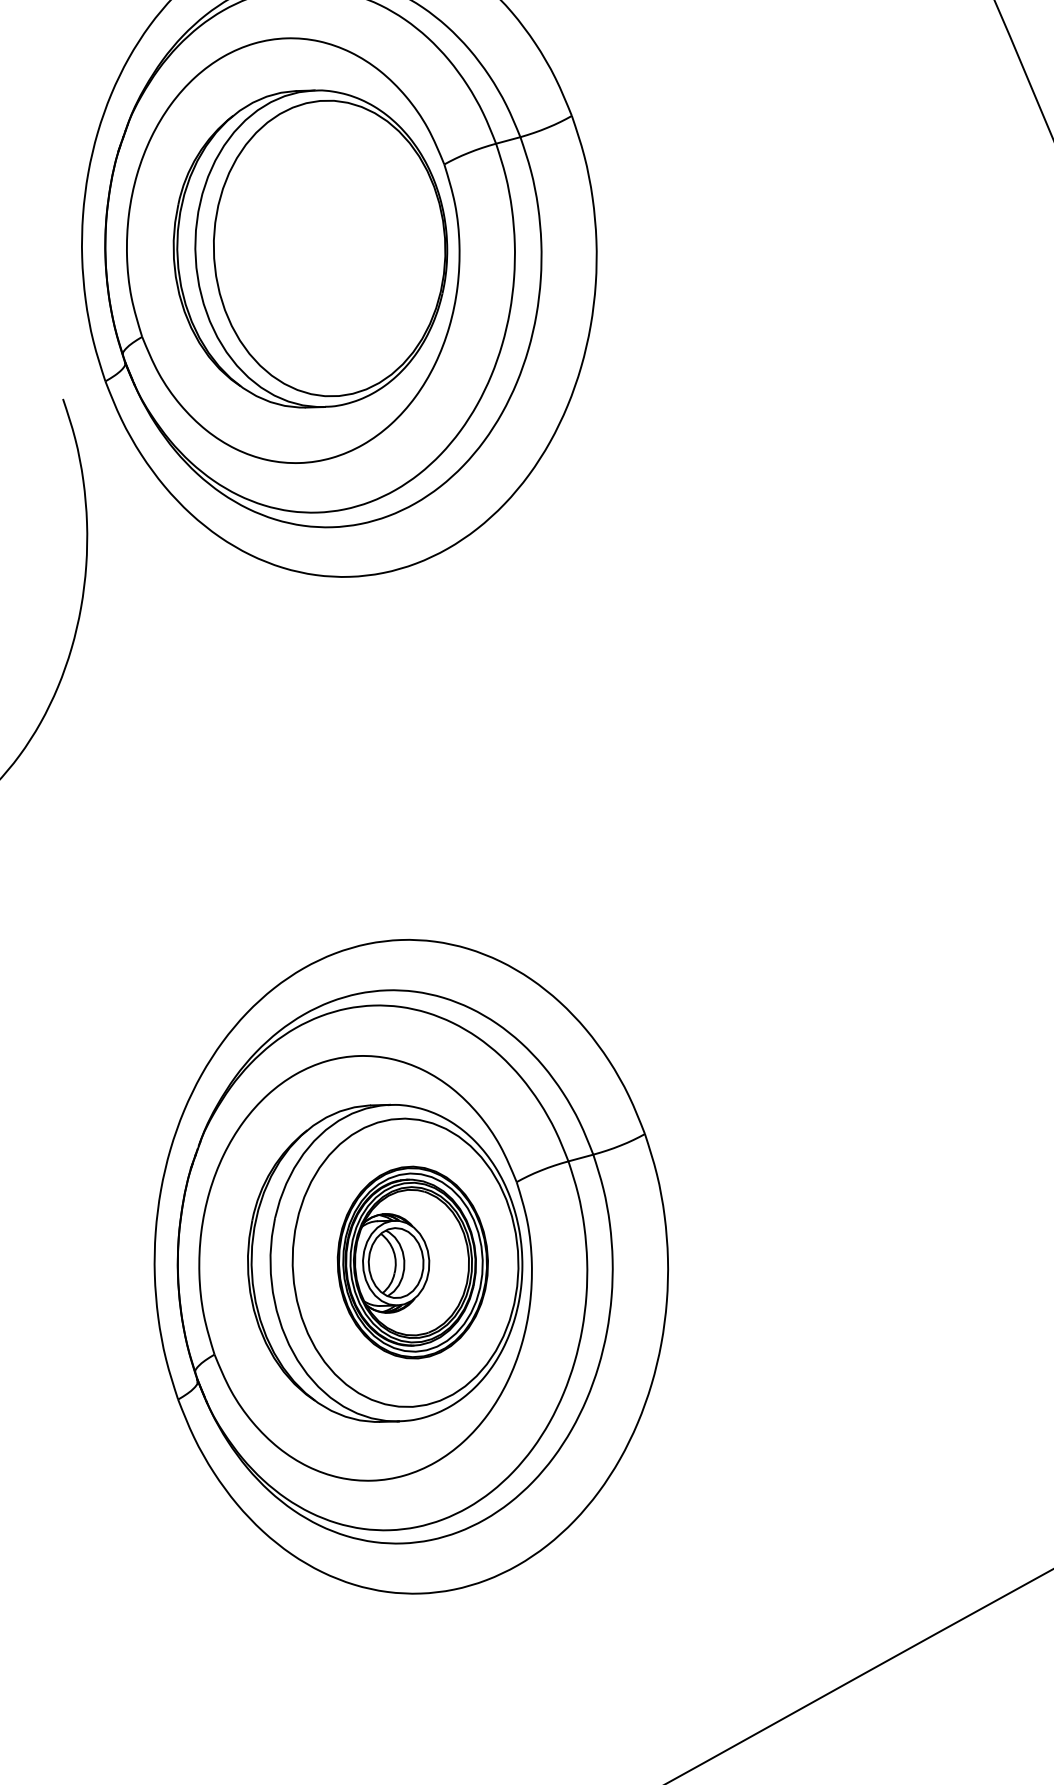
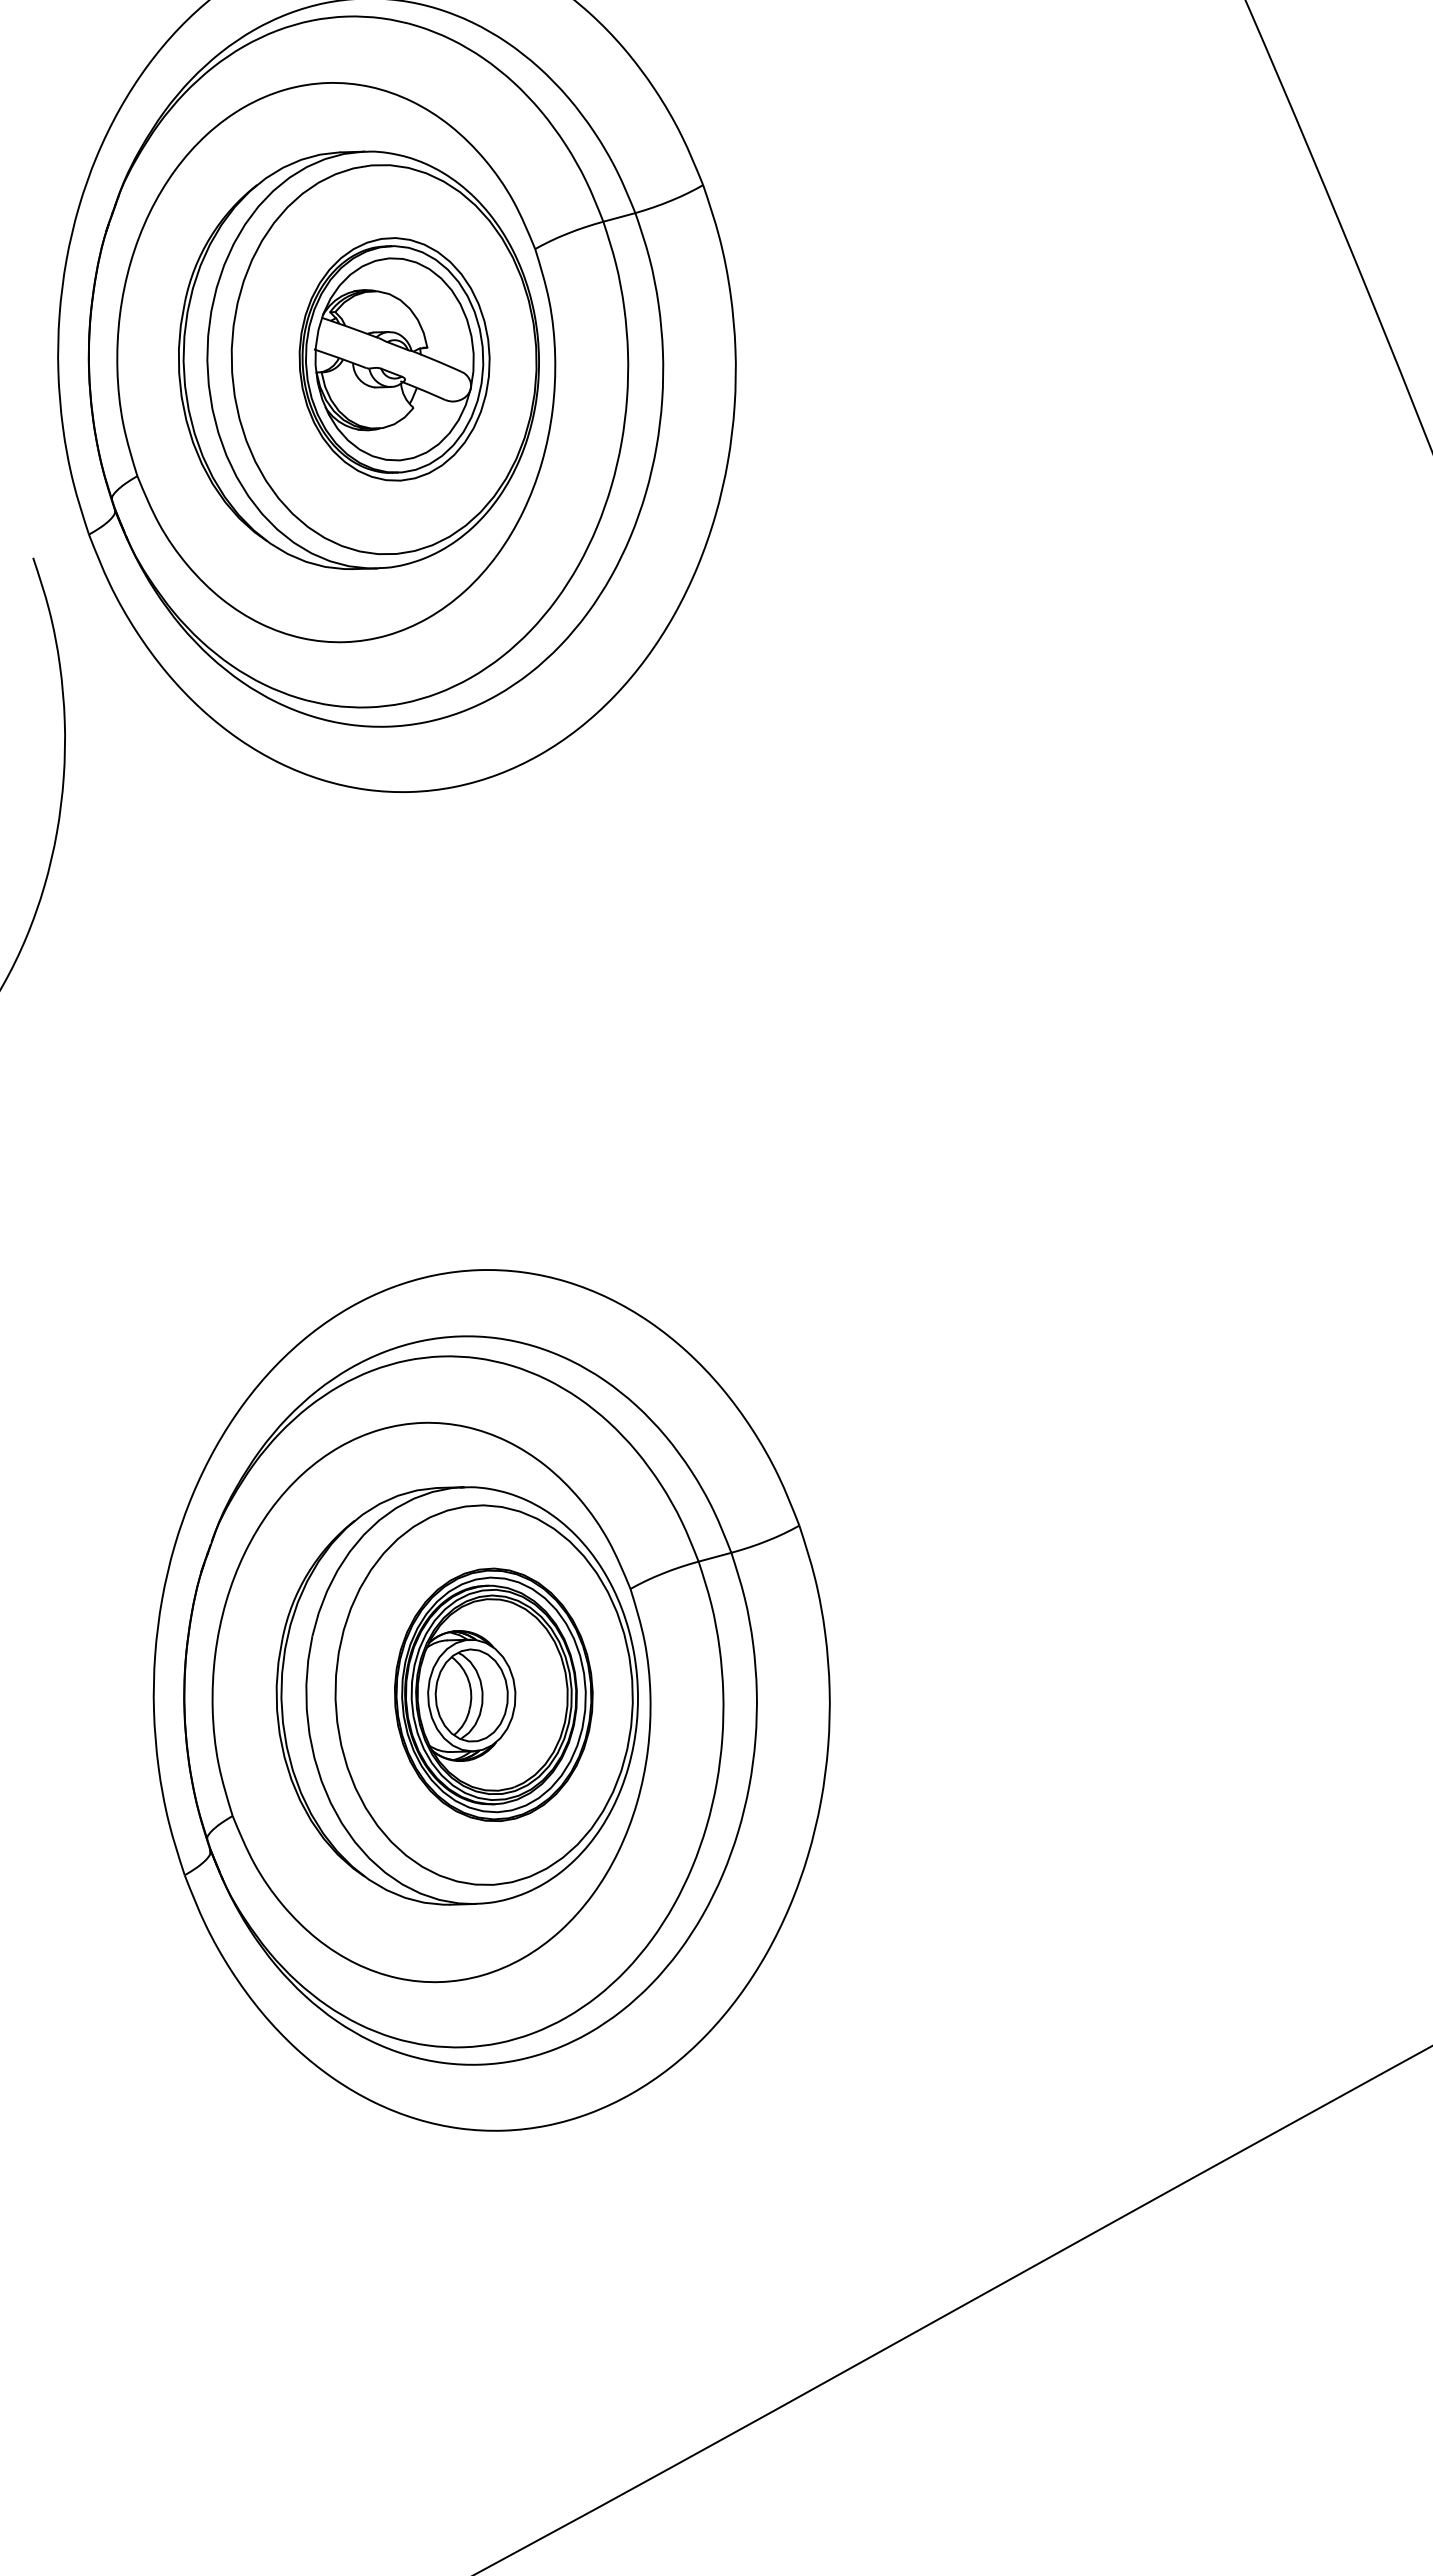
part: (337, 248) -> (394, 359), added

